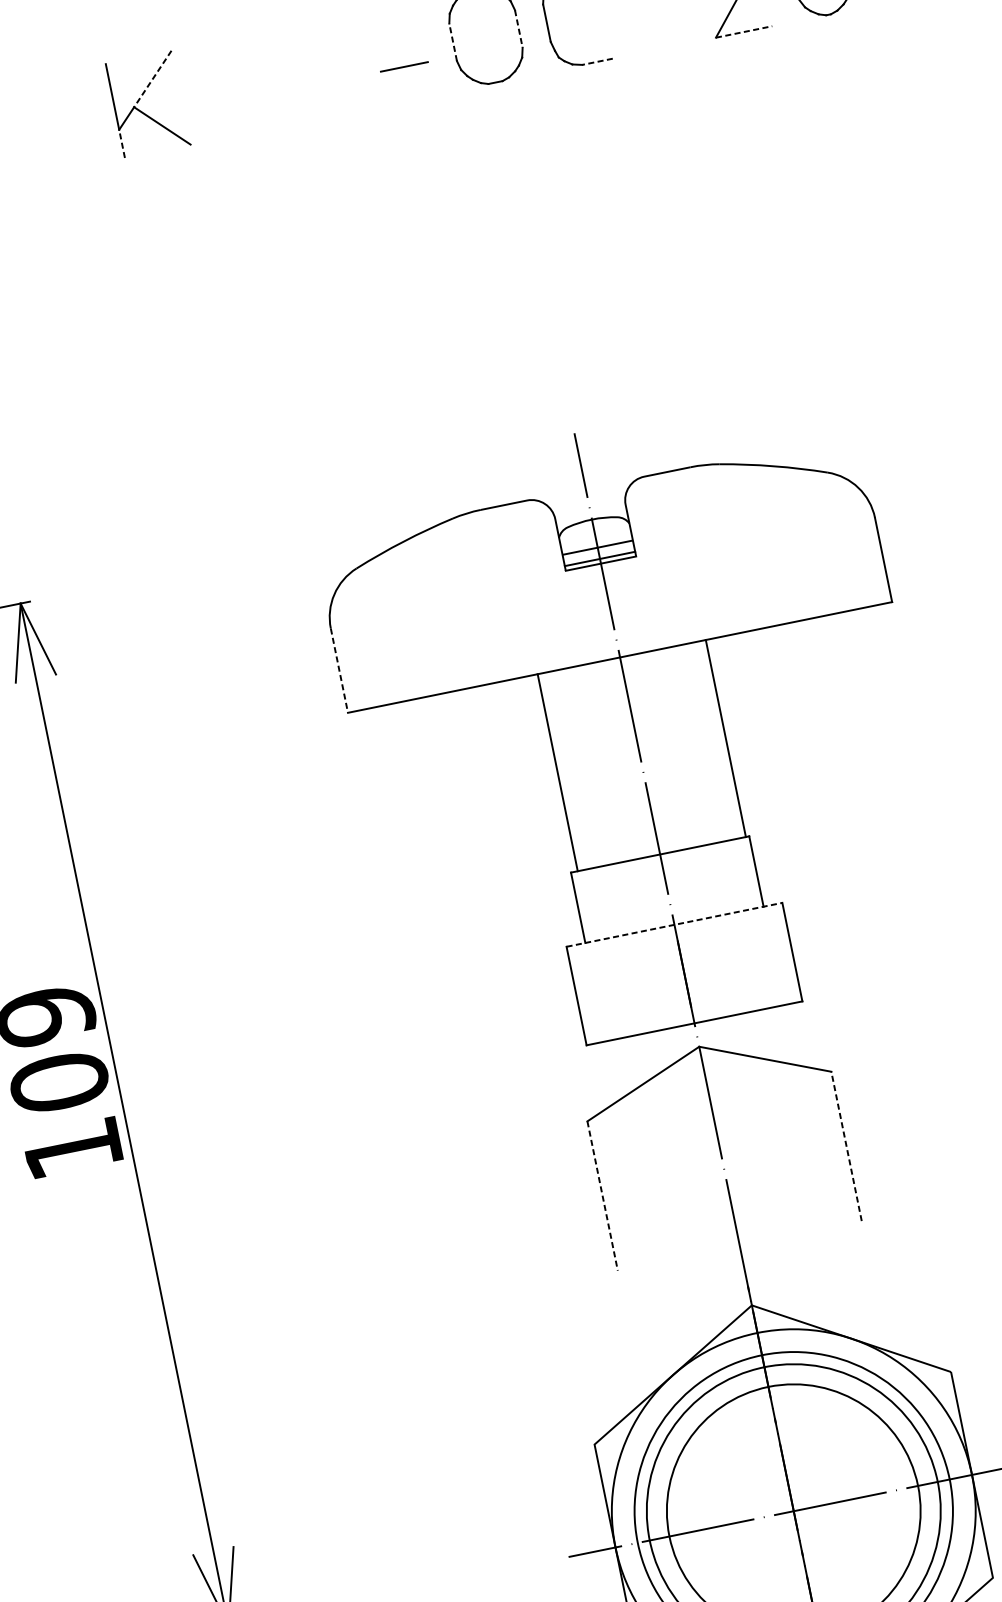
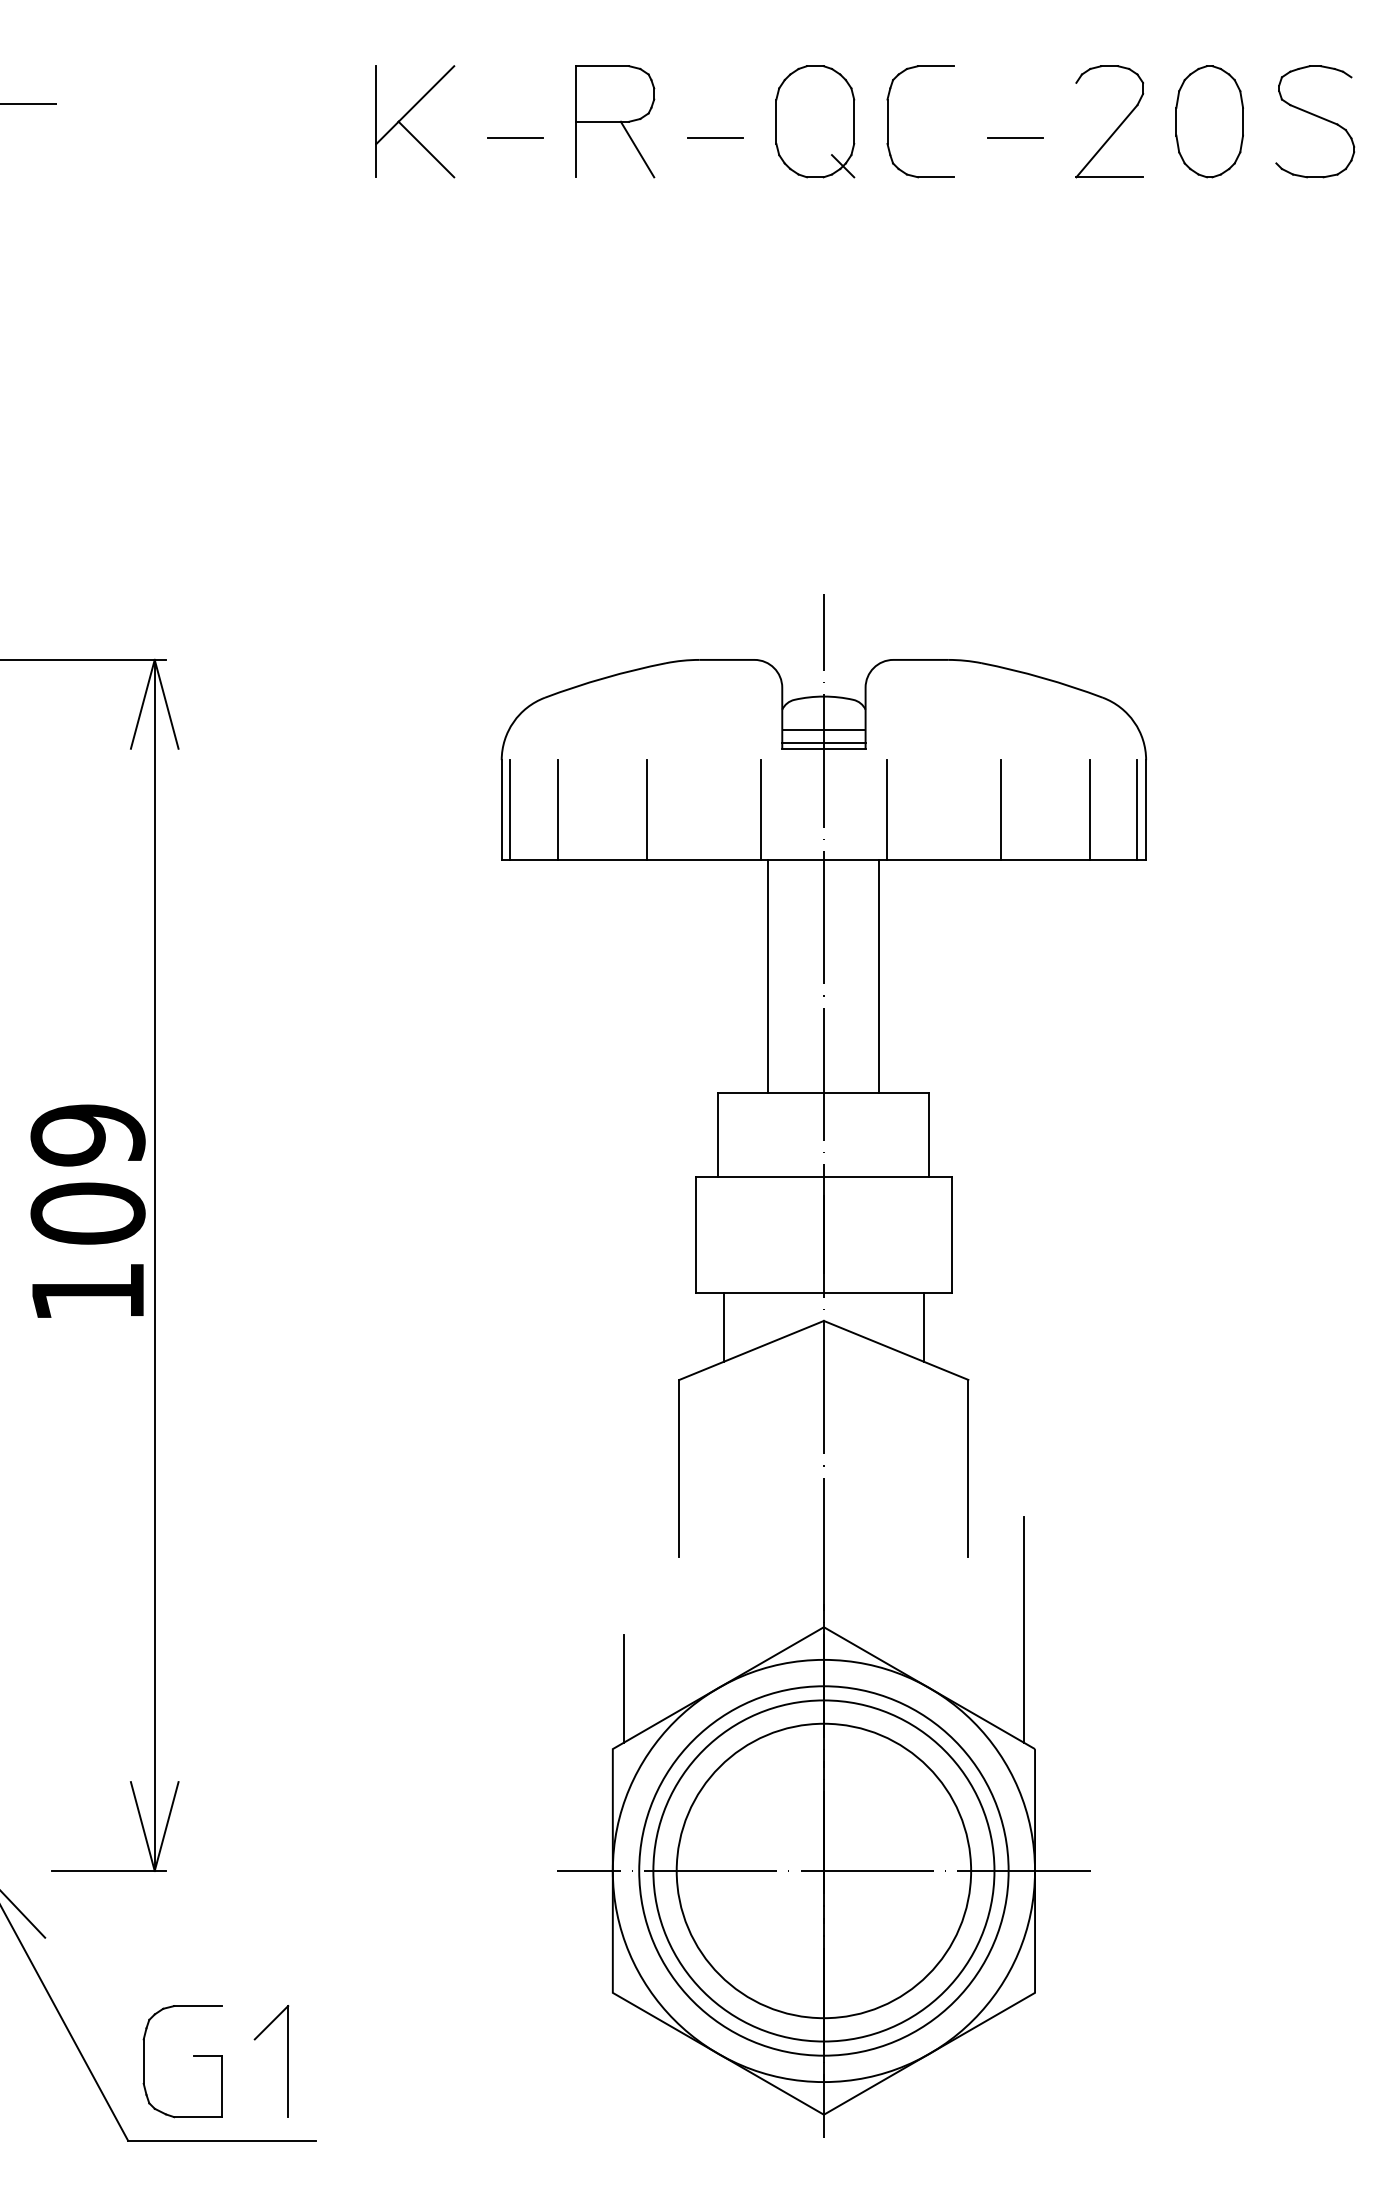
line: (657, 15) -> (1015, 138), added
line: (519, 29) -> (854, 122), dashed -> solid
line: (744, 32) -> (1110, 177), dashed -> solid
line: (453, 42) -> (776, 121), dashed -> solid
line: (597, 62) -> (935, 177), dashed -> solid
line: (516, 68) -> (842, 166), added
part: (317, 69) -> (615, 121), added
line: (152, 79) -> (426, 94), dashed -> solid
line: (235, 100) -> (515, 137), added
line: (122, 143) -> (376, 160), dashed -> solid
line: (876, 561) -> (1137, 809), added
line: (835, 569) -> (1089, 809), added
line: (761, 584) -> (1001, 809), added
line: (664, 604) -> (886, 809), added
line: (558, 625) -> (761, 809), added
line: (461, 645) -> (646, 809), added
line: (386, 660) -> (557, 809), added
line: (346, 668) -> (510, 809), added
line: (339, 671) -> (501, 810), dashed -> solid
line: (725, 738) -> (879, 976), moved
line: (557, 772) -> (768, 976), moved
line: (674, 924) -> (823, 1176), dashed -> solid
line: (784, 1035) -> (923, 1327), added
line: (615, 1069) -> (723, 1327), added
line: (846, 1145) -> (968, 1467), dashed -> solid
line: (602, 1196) -> (679, 1468), dashed -> solid
line: (920, 1273) -> (1023, 1629), added
line: (593, 1391) -> (623, 1688), added

